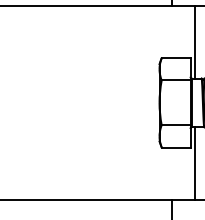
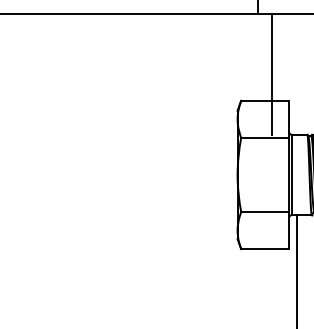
line: (195, 42) -> (272, 74), moved

